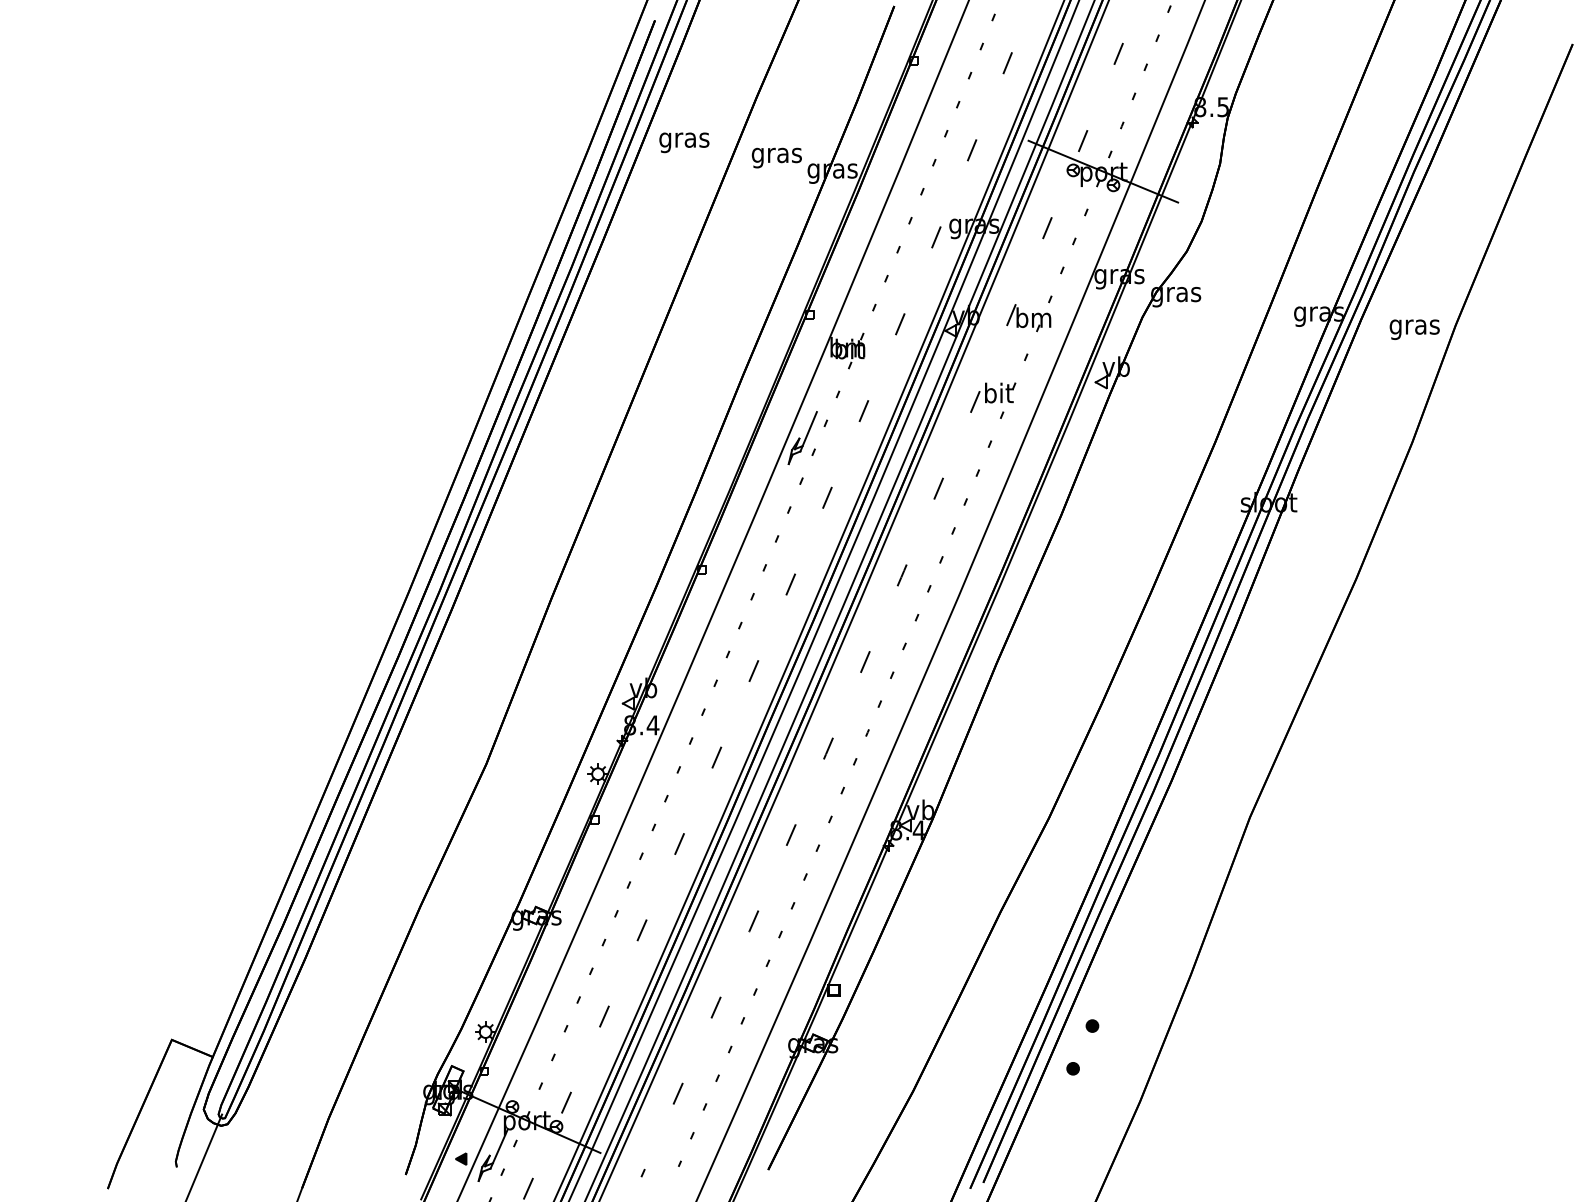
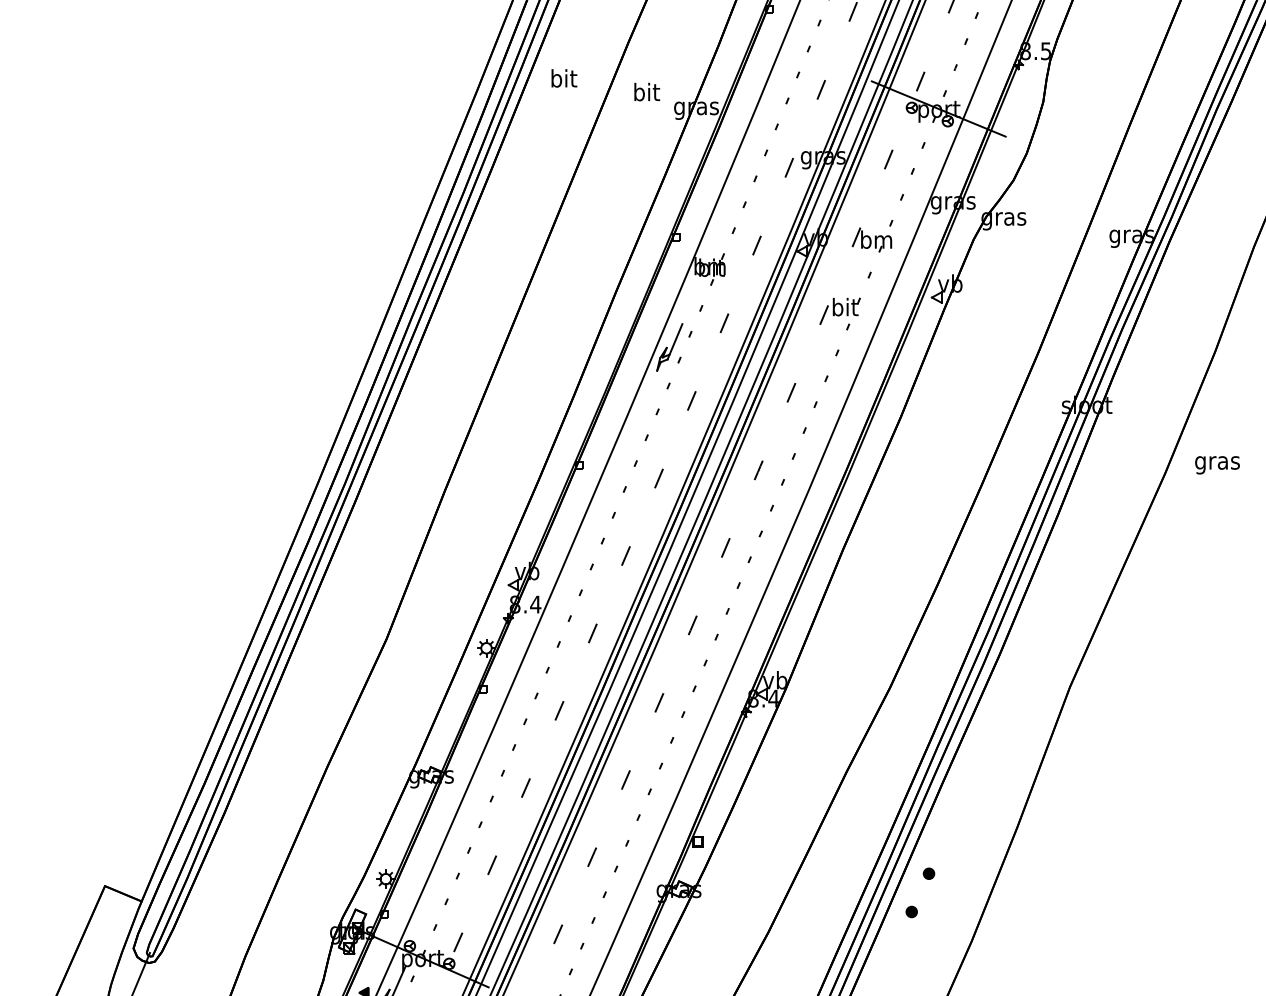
text: (684, 140) -> (563, 81), gras -> bit
text: (776, 155) -> (646, 94), gras -> bit
text: (1414, 329) -> (1217, 465), moved

